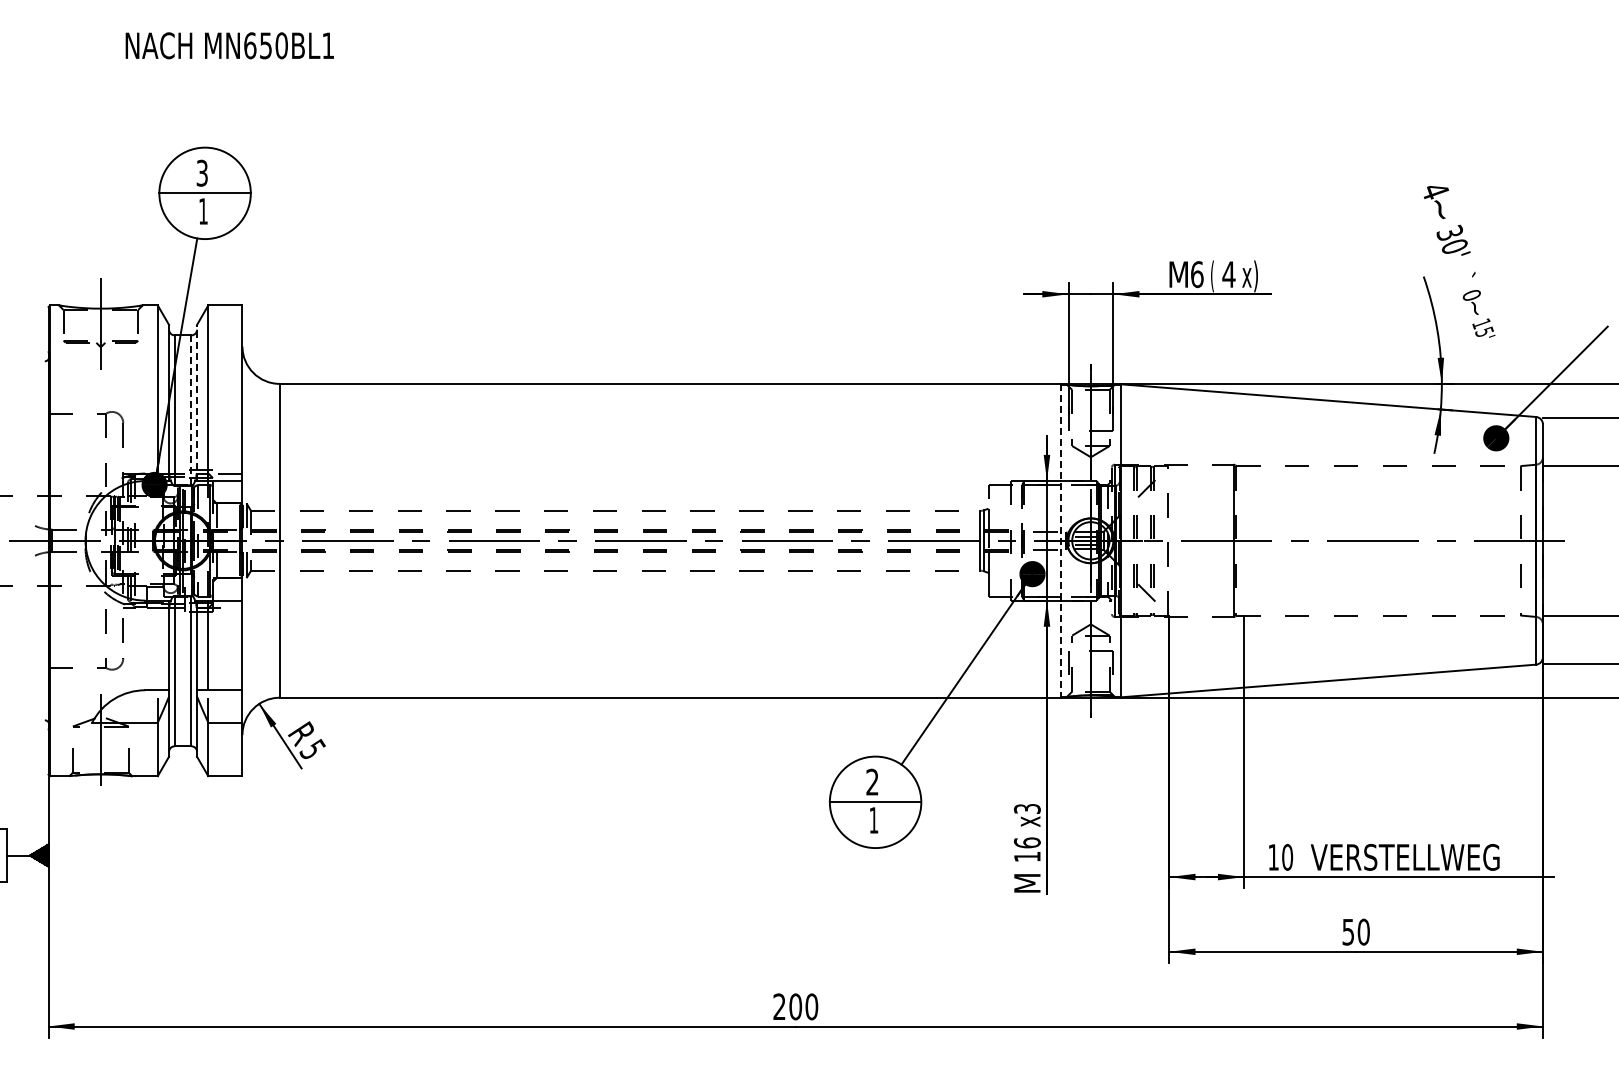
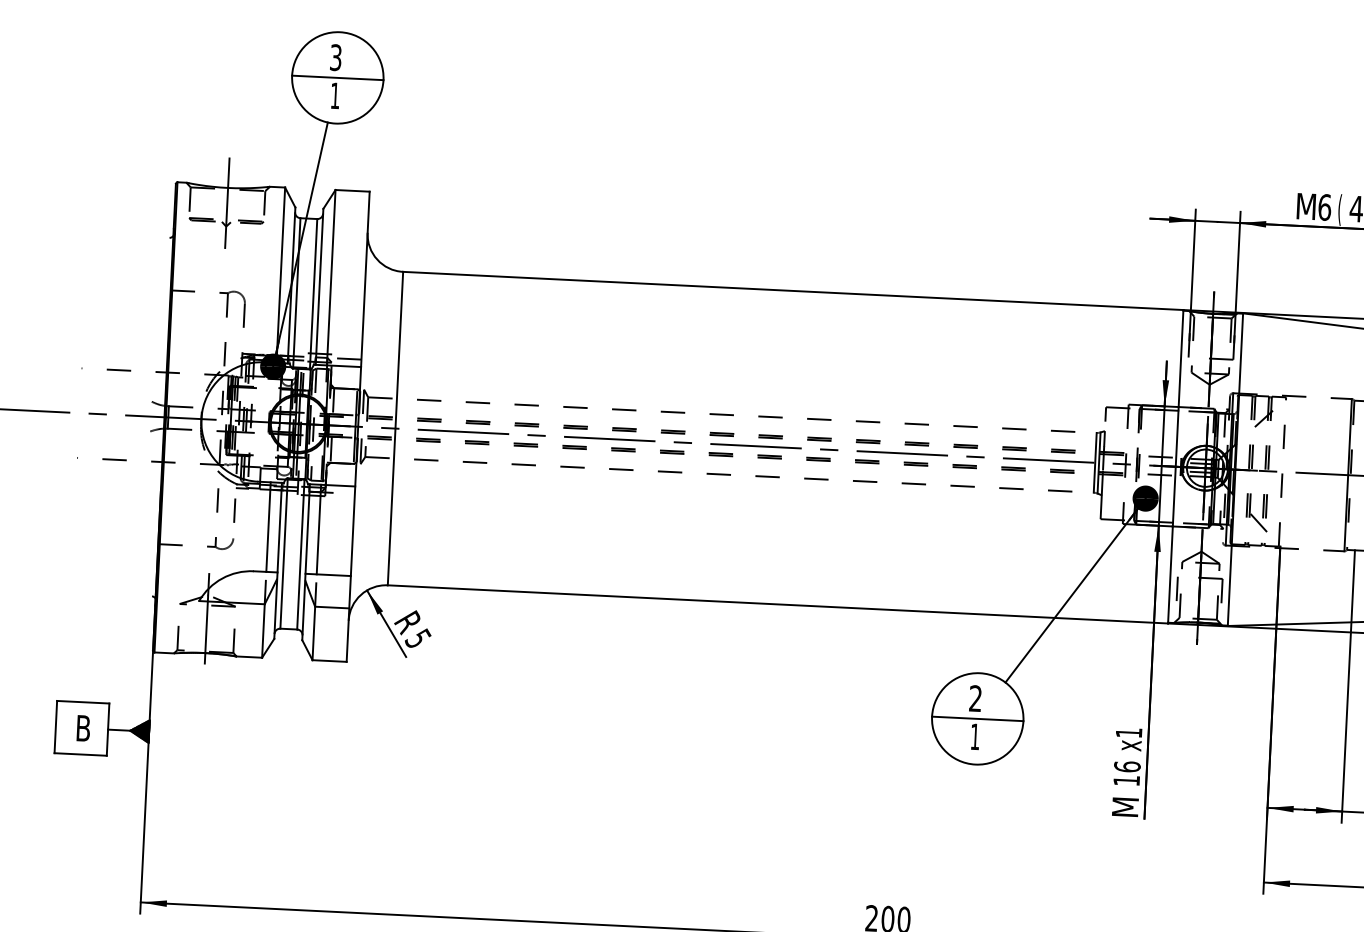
line: (197, 402) -> (320, 286), dashed -> solid
line: (191, 411) -> (313, 295), dashed -> solid
line: (1061, 540) -> (1176, 466), dashed -> solid
line: (157, 645) -> (268, 527), added
text: (1026, 808) -> (1128, 732), x3 -> x1

